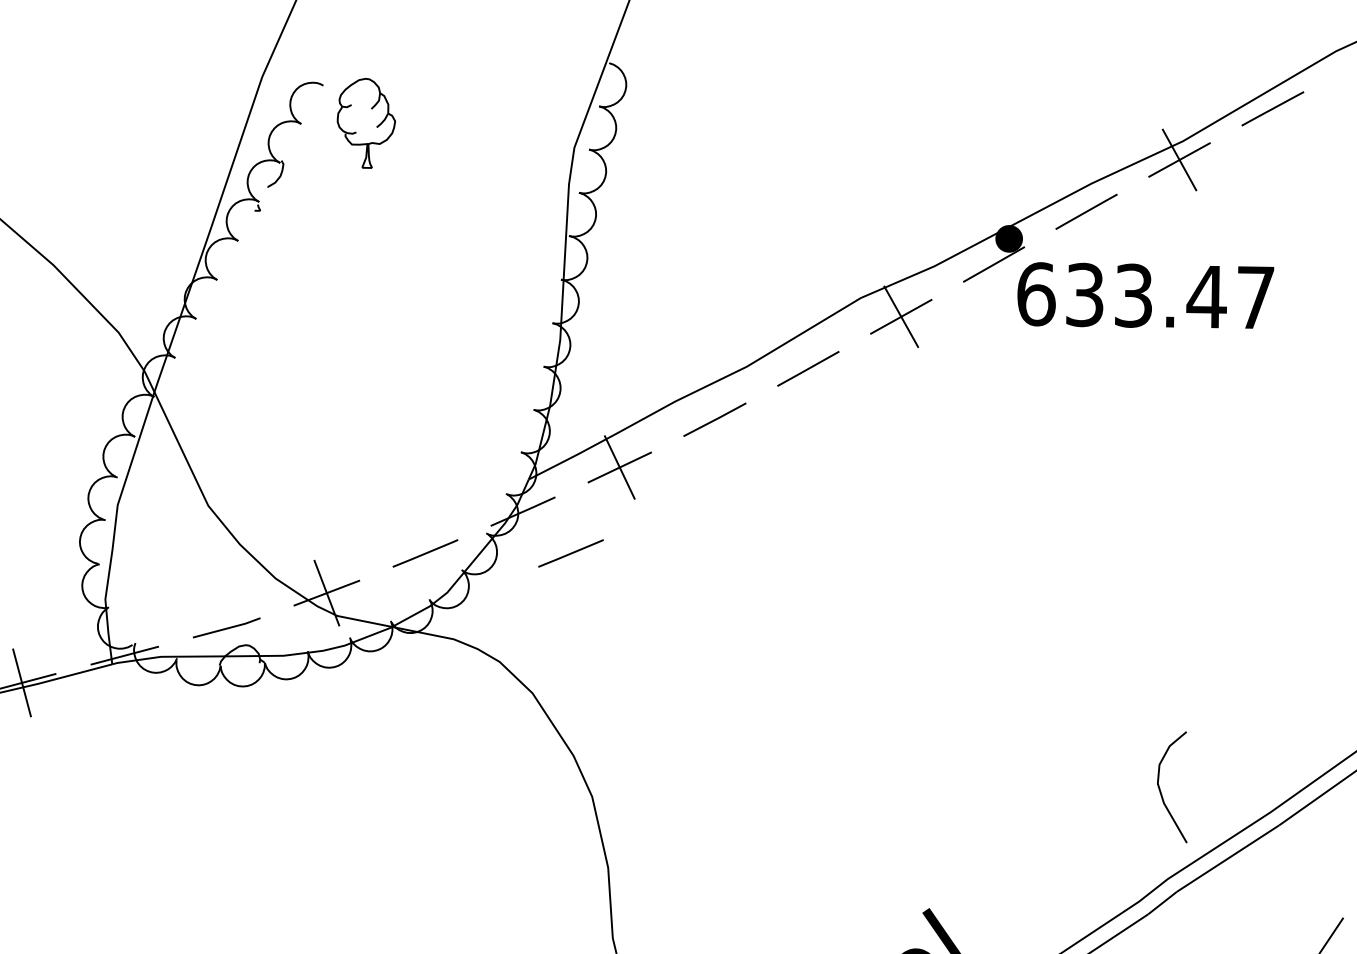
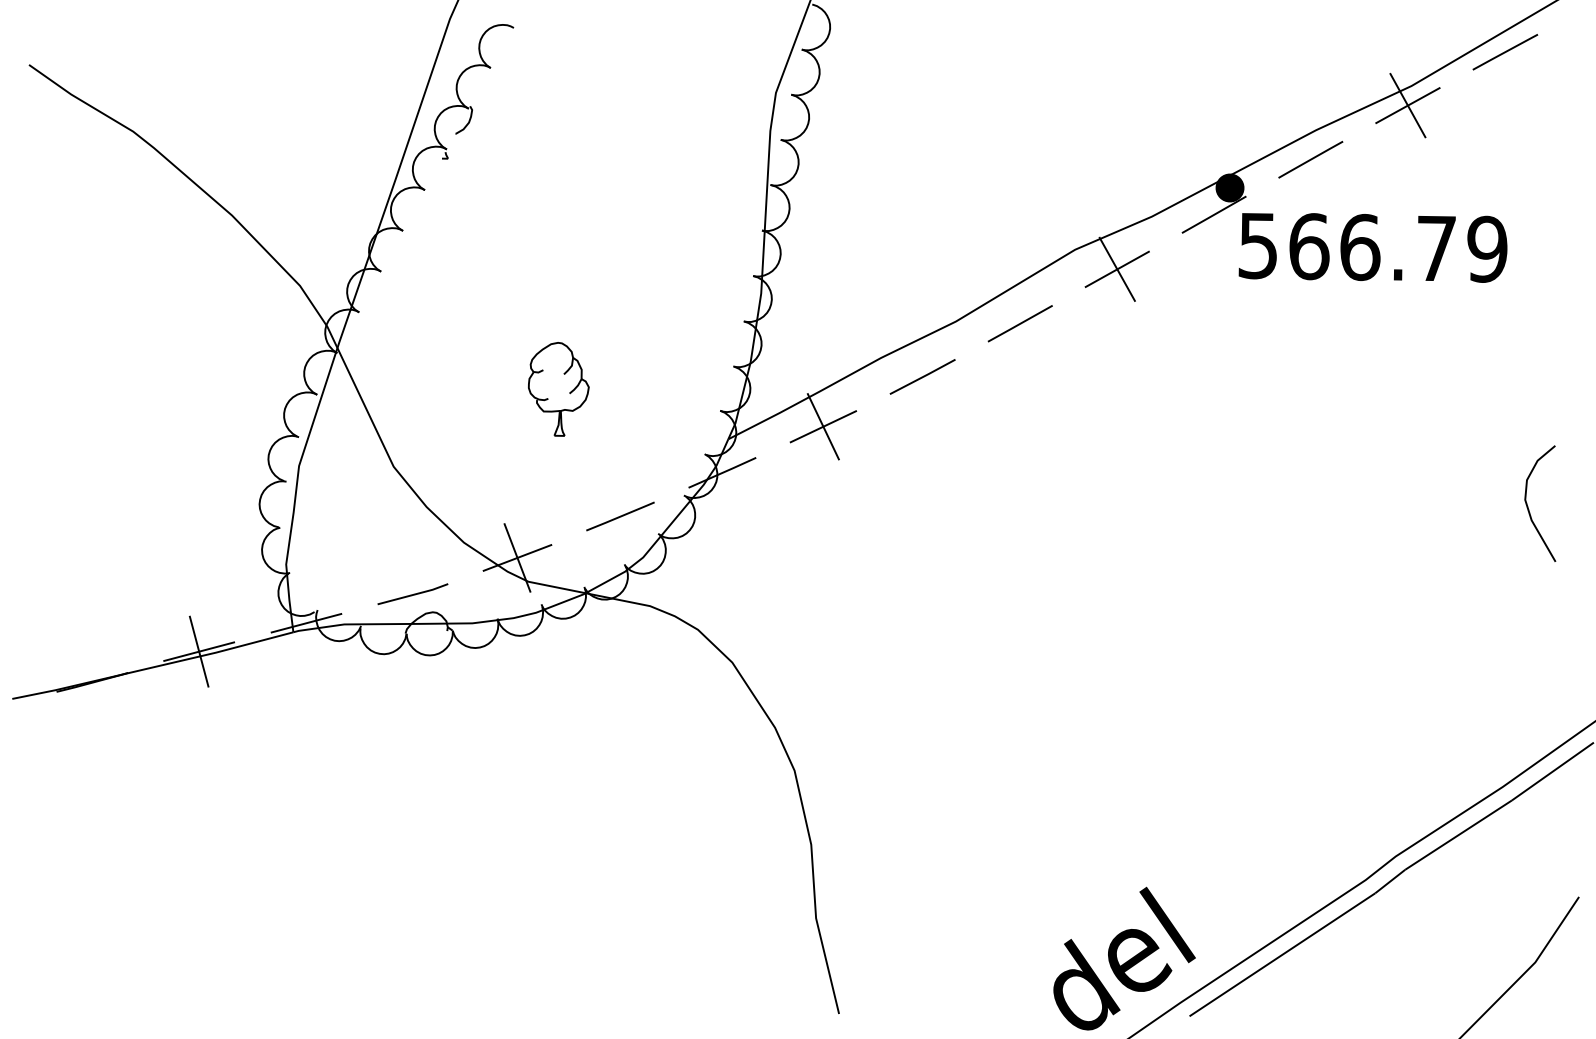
part: (366, 123) -> (558, 389), moved
text: (1145, 295) -> (1372, 247), 633.47 -> 566.79
line: (571, 553) -> (772, 516), removed
curve: (1160, 789) -> (1528, 506), moved

